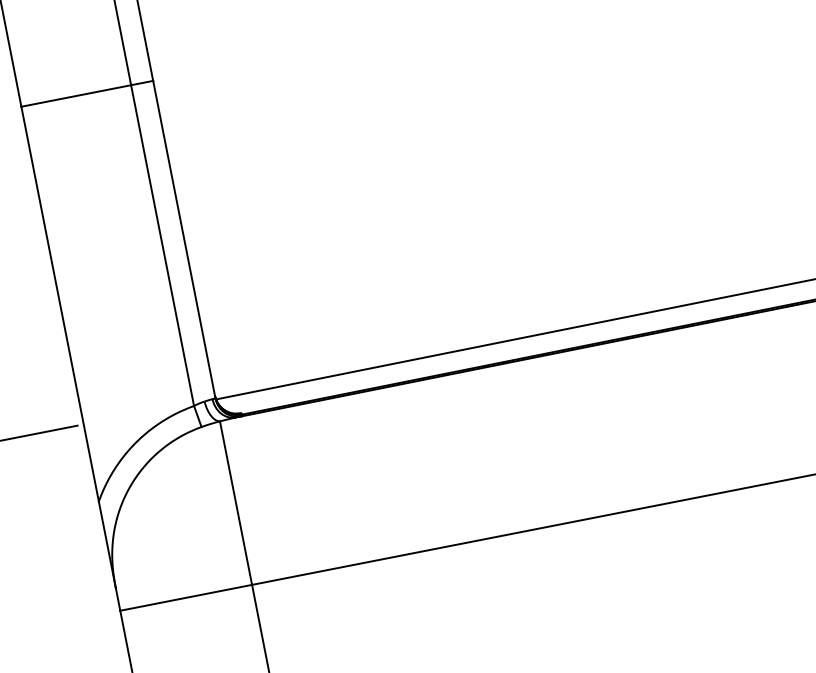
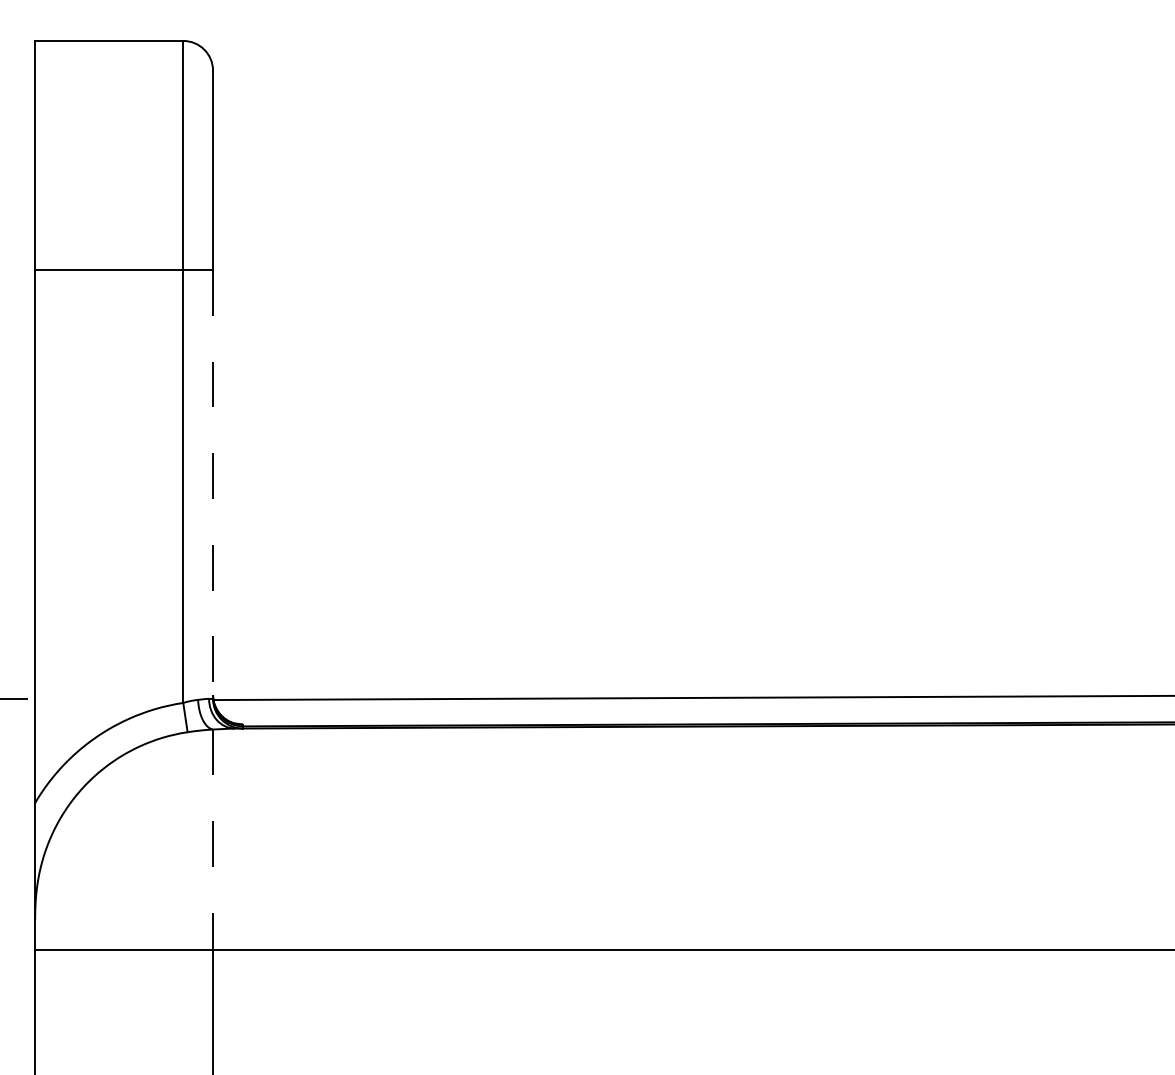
line: (184, 239) -> (213, 484), solid -> dashed
line: (236, 503) -> (213, 840), solid -> dashed

